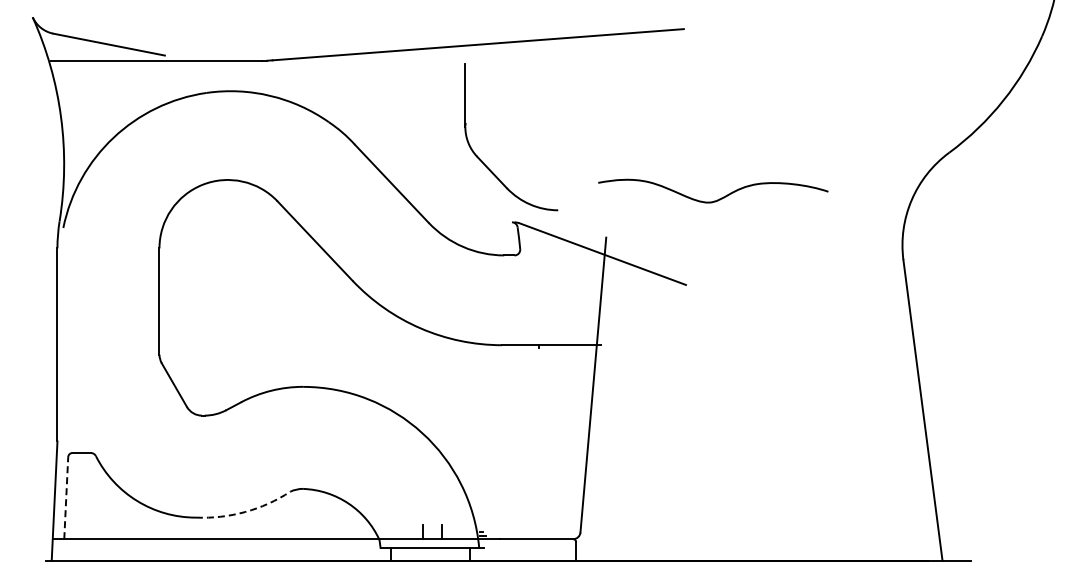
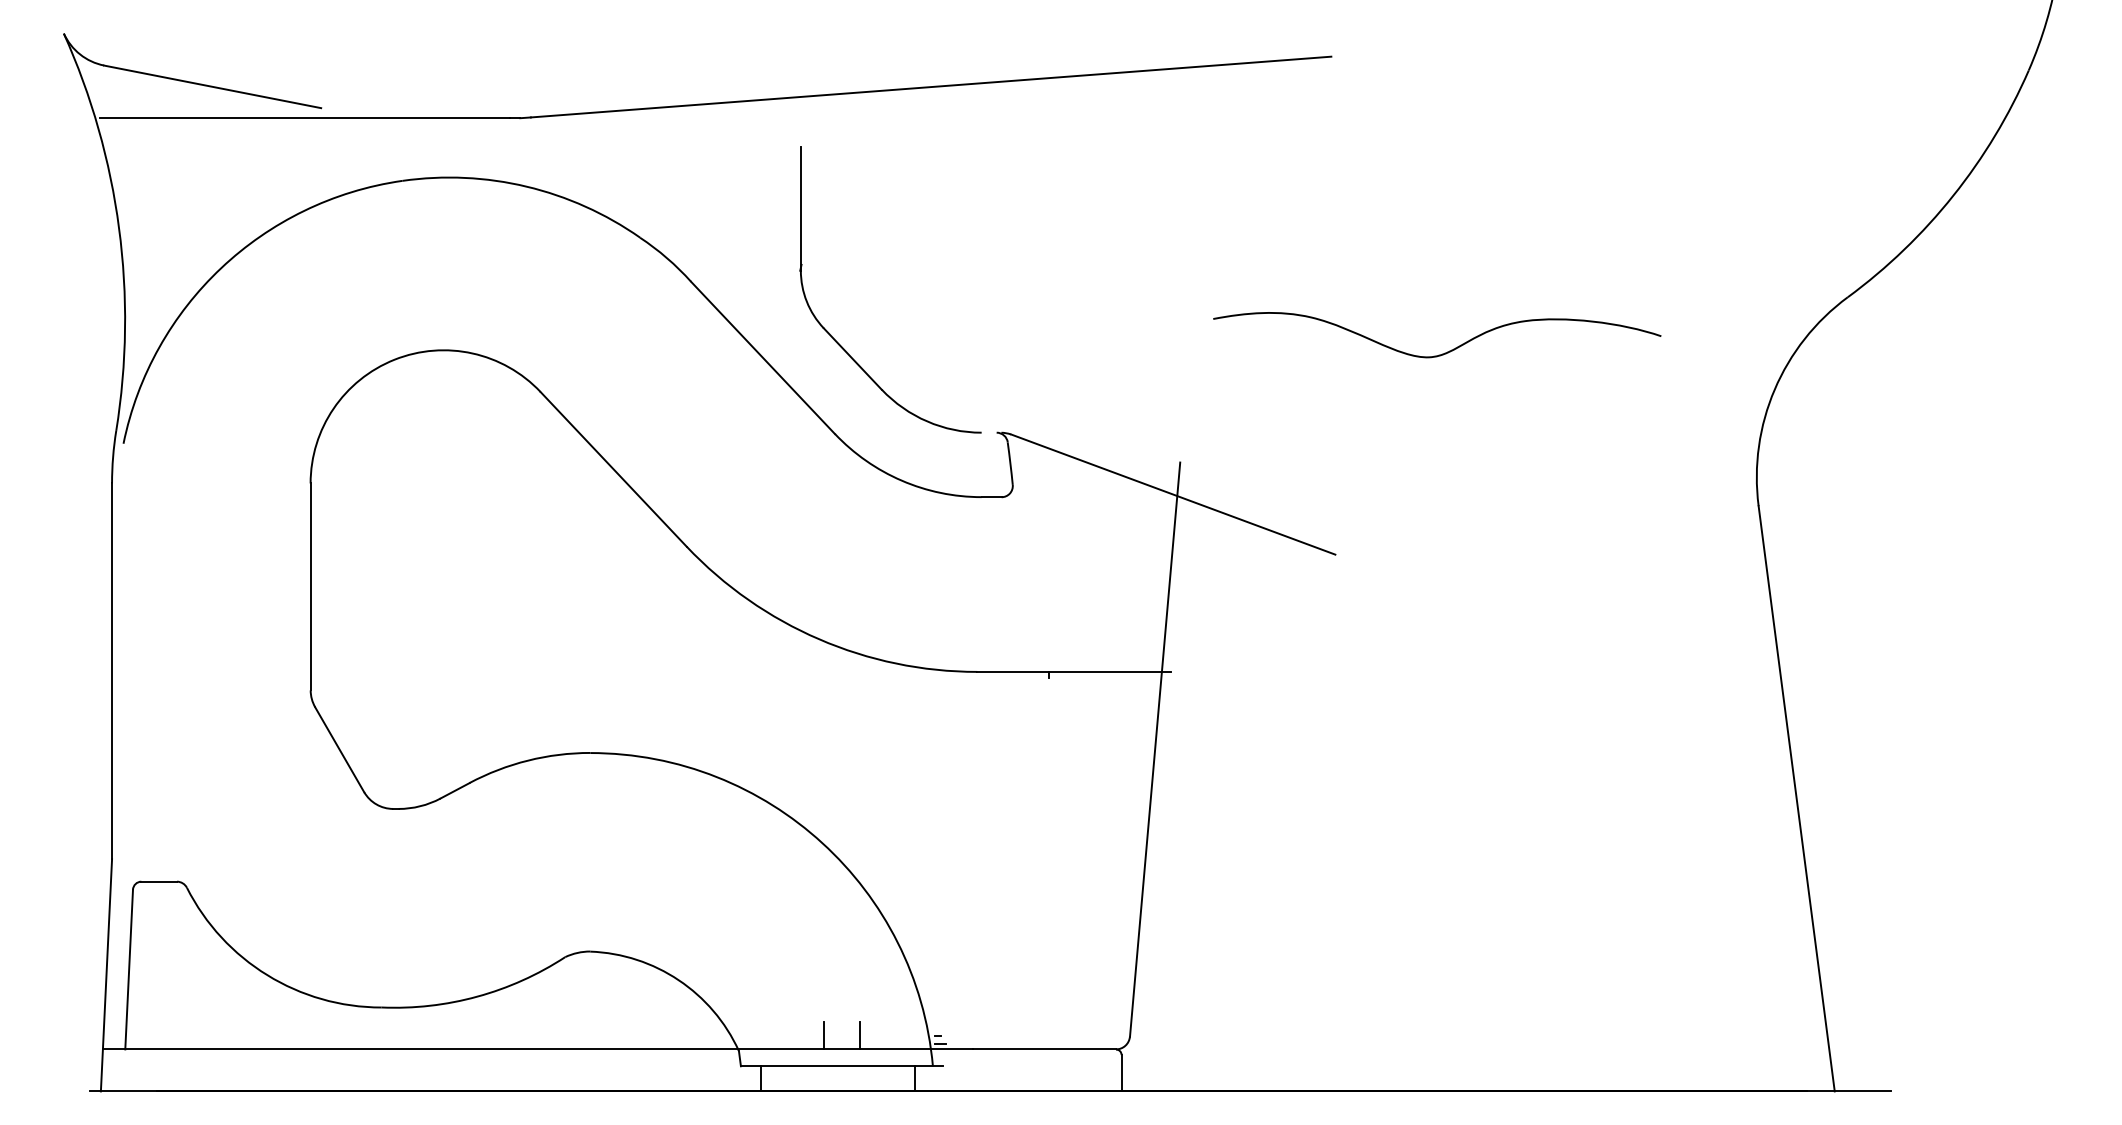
part: (483, 161) -> (836, 337), moved
curve: (717, 199) -> (1445, 351), moved
line: (66, 497) -> (129, 968), dashed -> solid
arc: (245, 512) -> (478, 997), dashed -> solid

